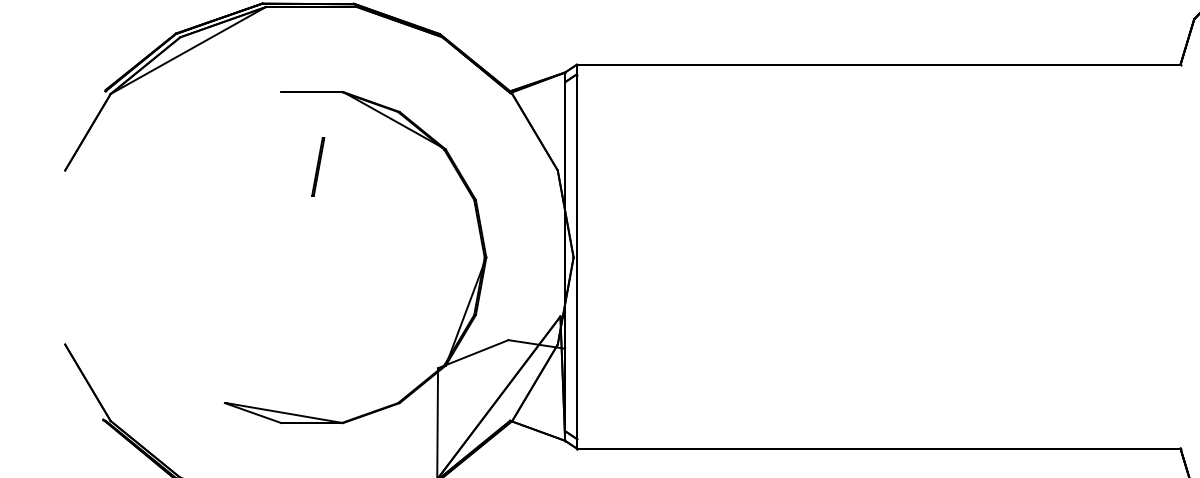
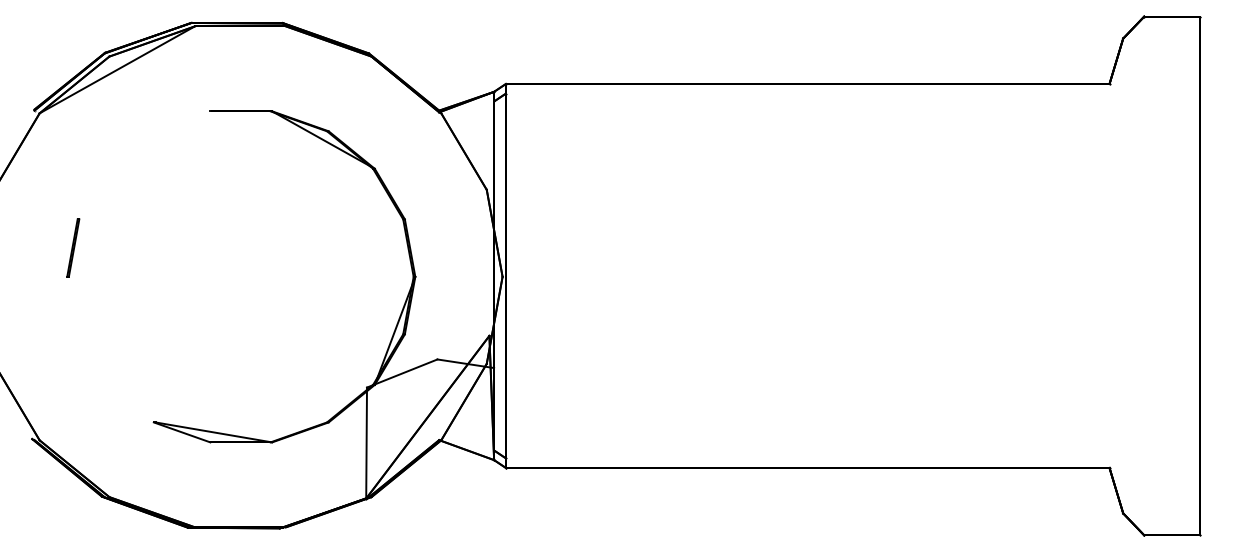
line: (318, 166) -> (73, 247), moved

